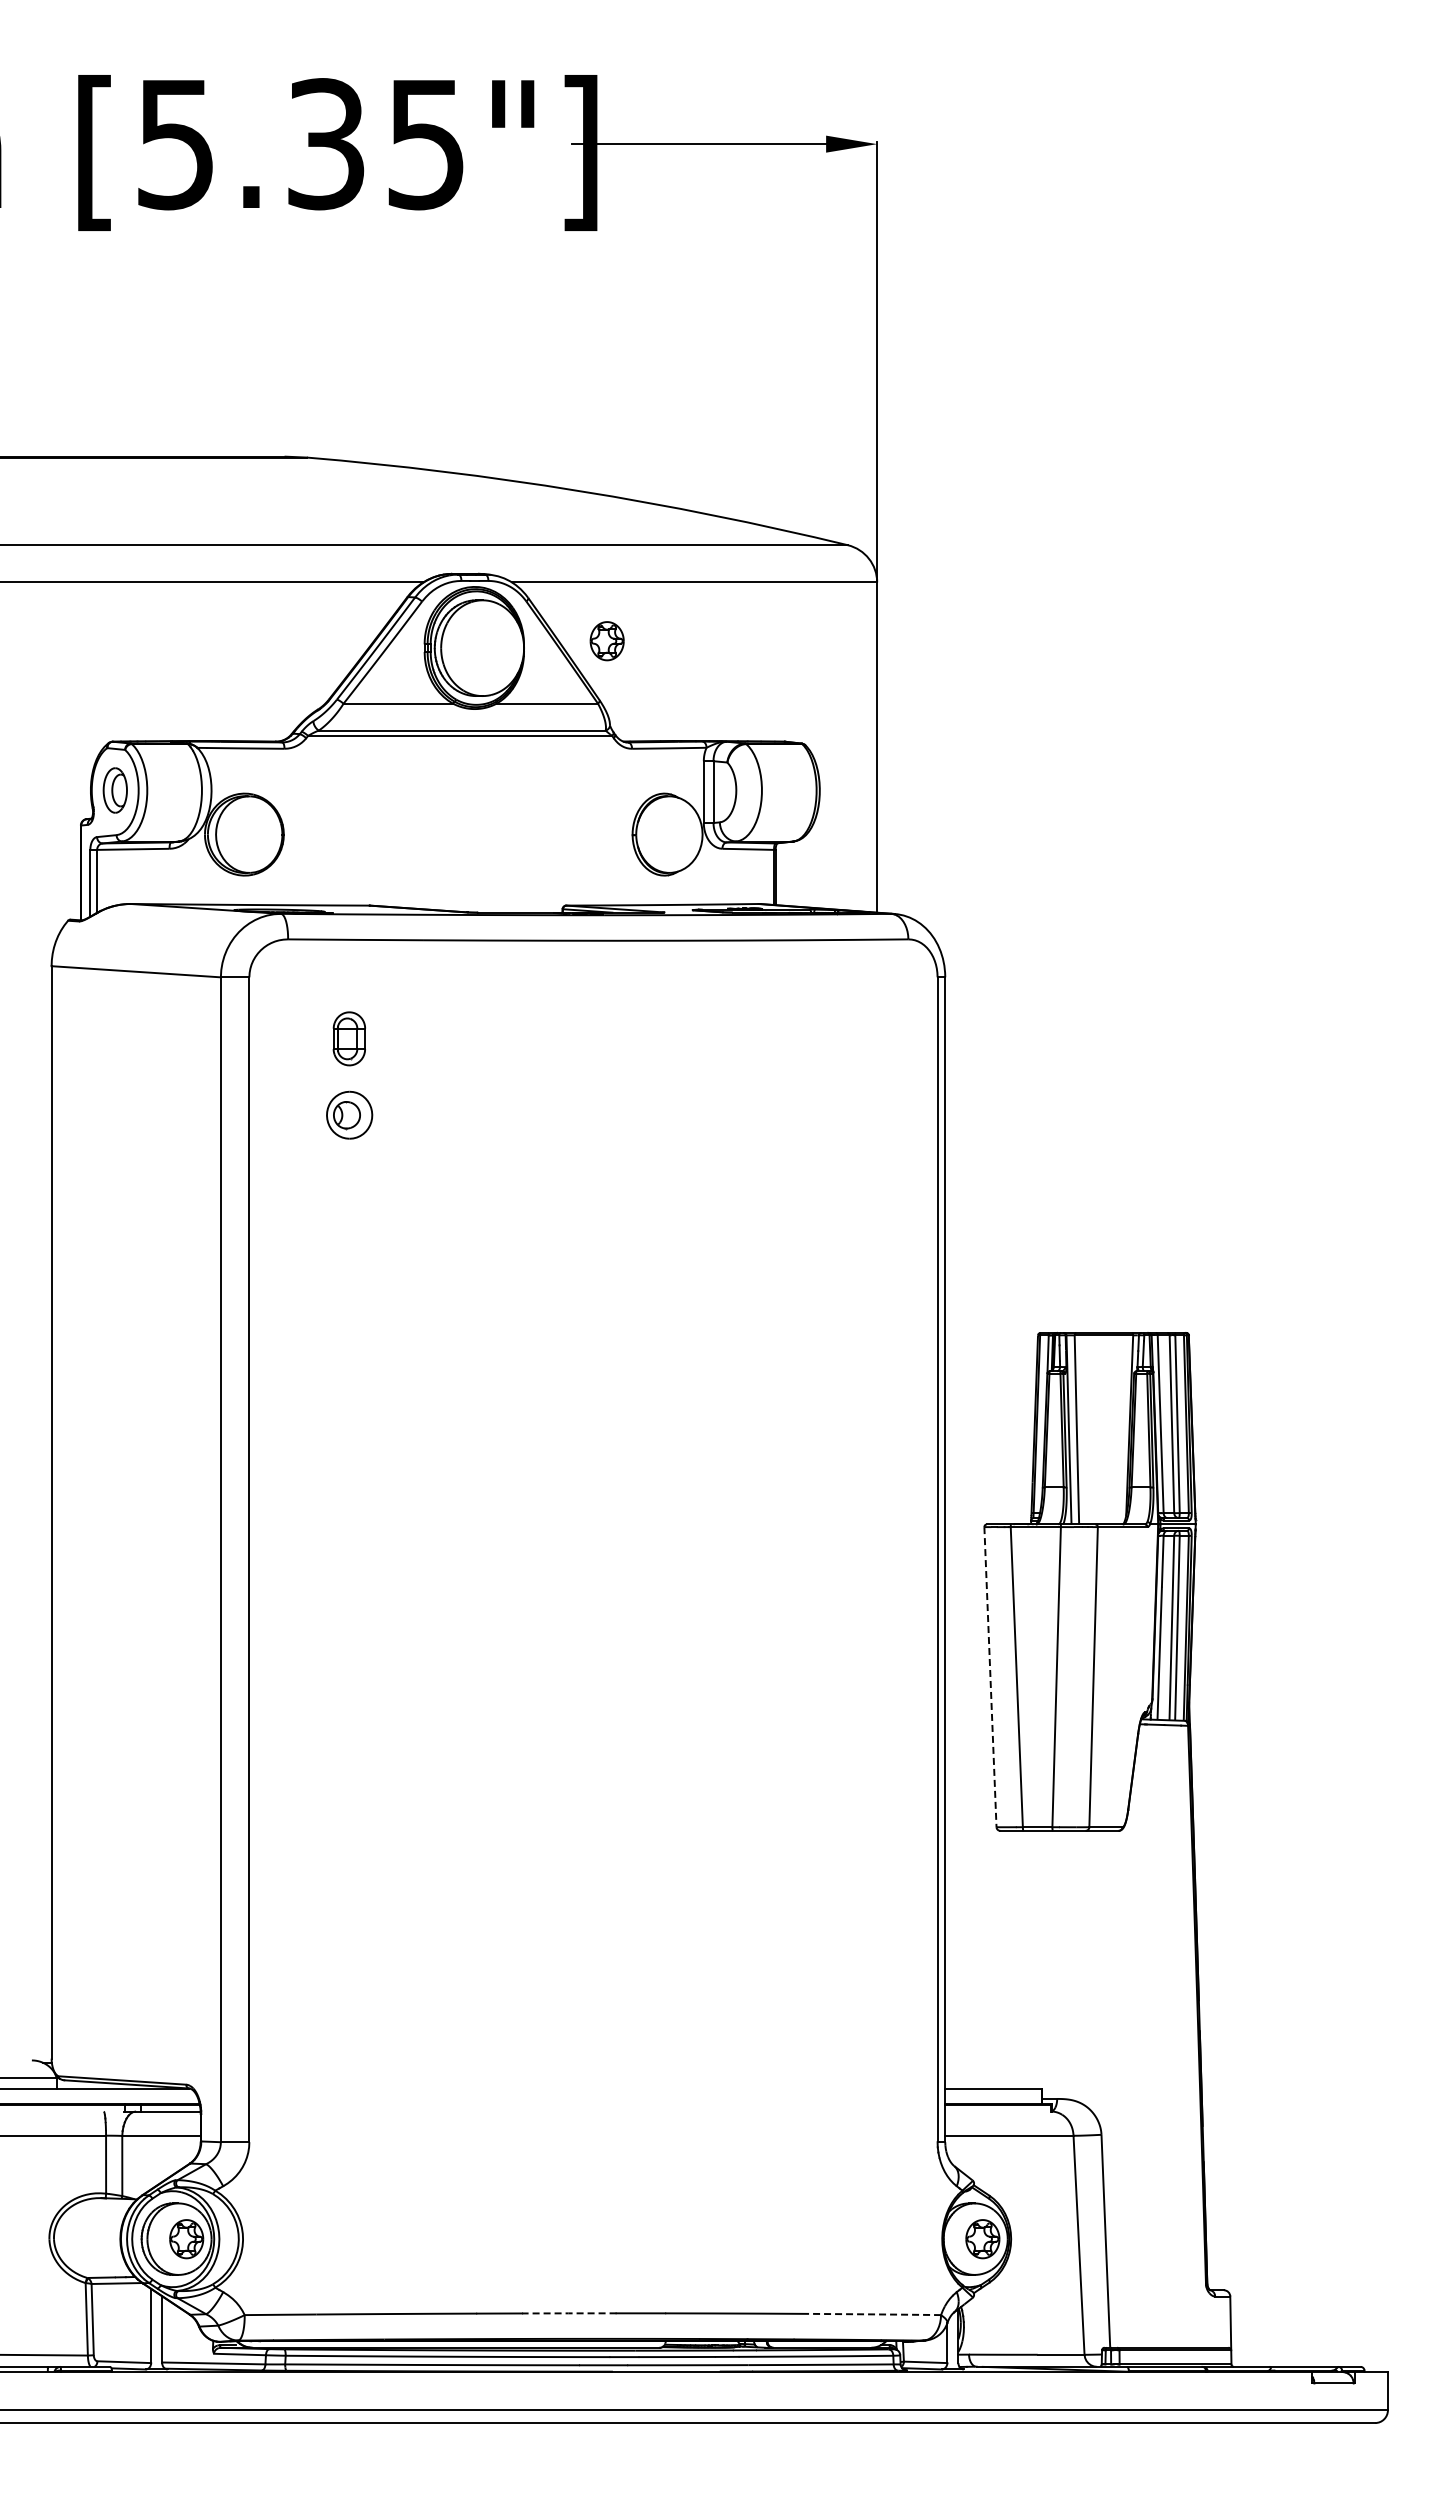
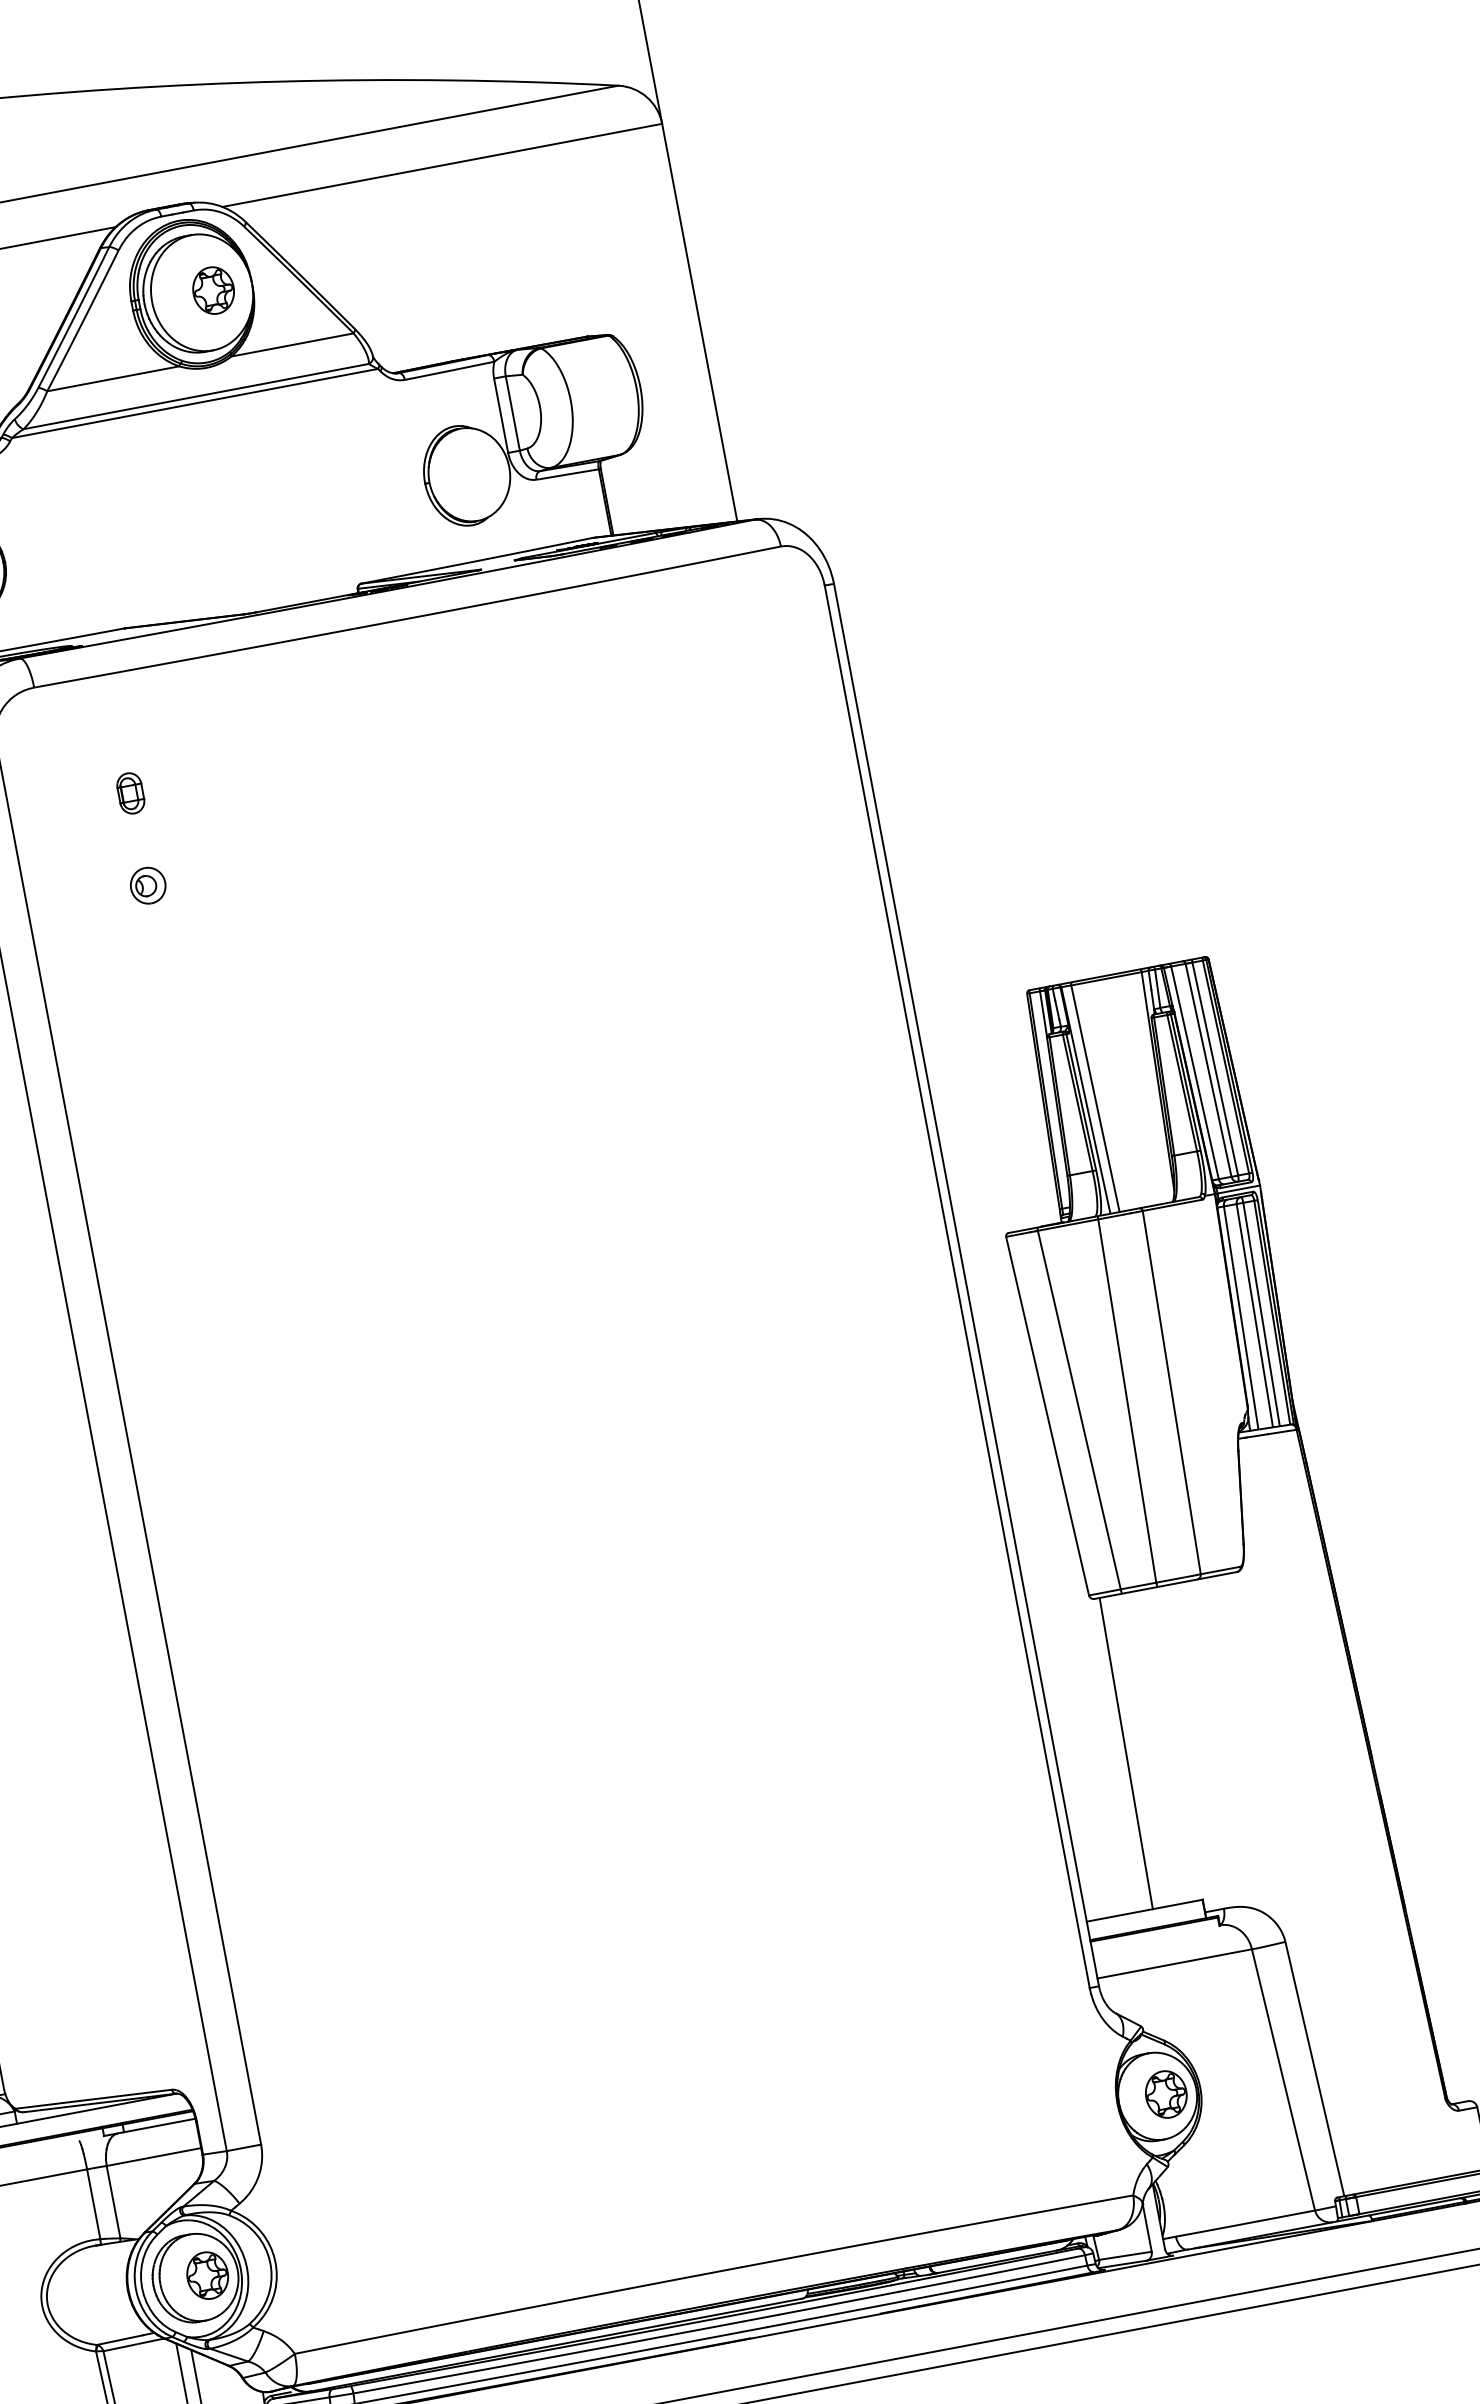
part: (606, 641) -> (212, 291), moved
part: (349, 1038) -> (130, 792), size x0.62
part: (349, 1115) -> (148, 885), size x0.62
line: (990, 1677) -> (1047, 1416), dashed -> solid
line: (1002, 1959) -> (1126, 1753), added
line: (568, 2313) -> (684, 2278), dashed -> solid
line: (874, 2314) -> (1052, 2209), dashed -> solid

